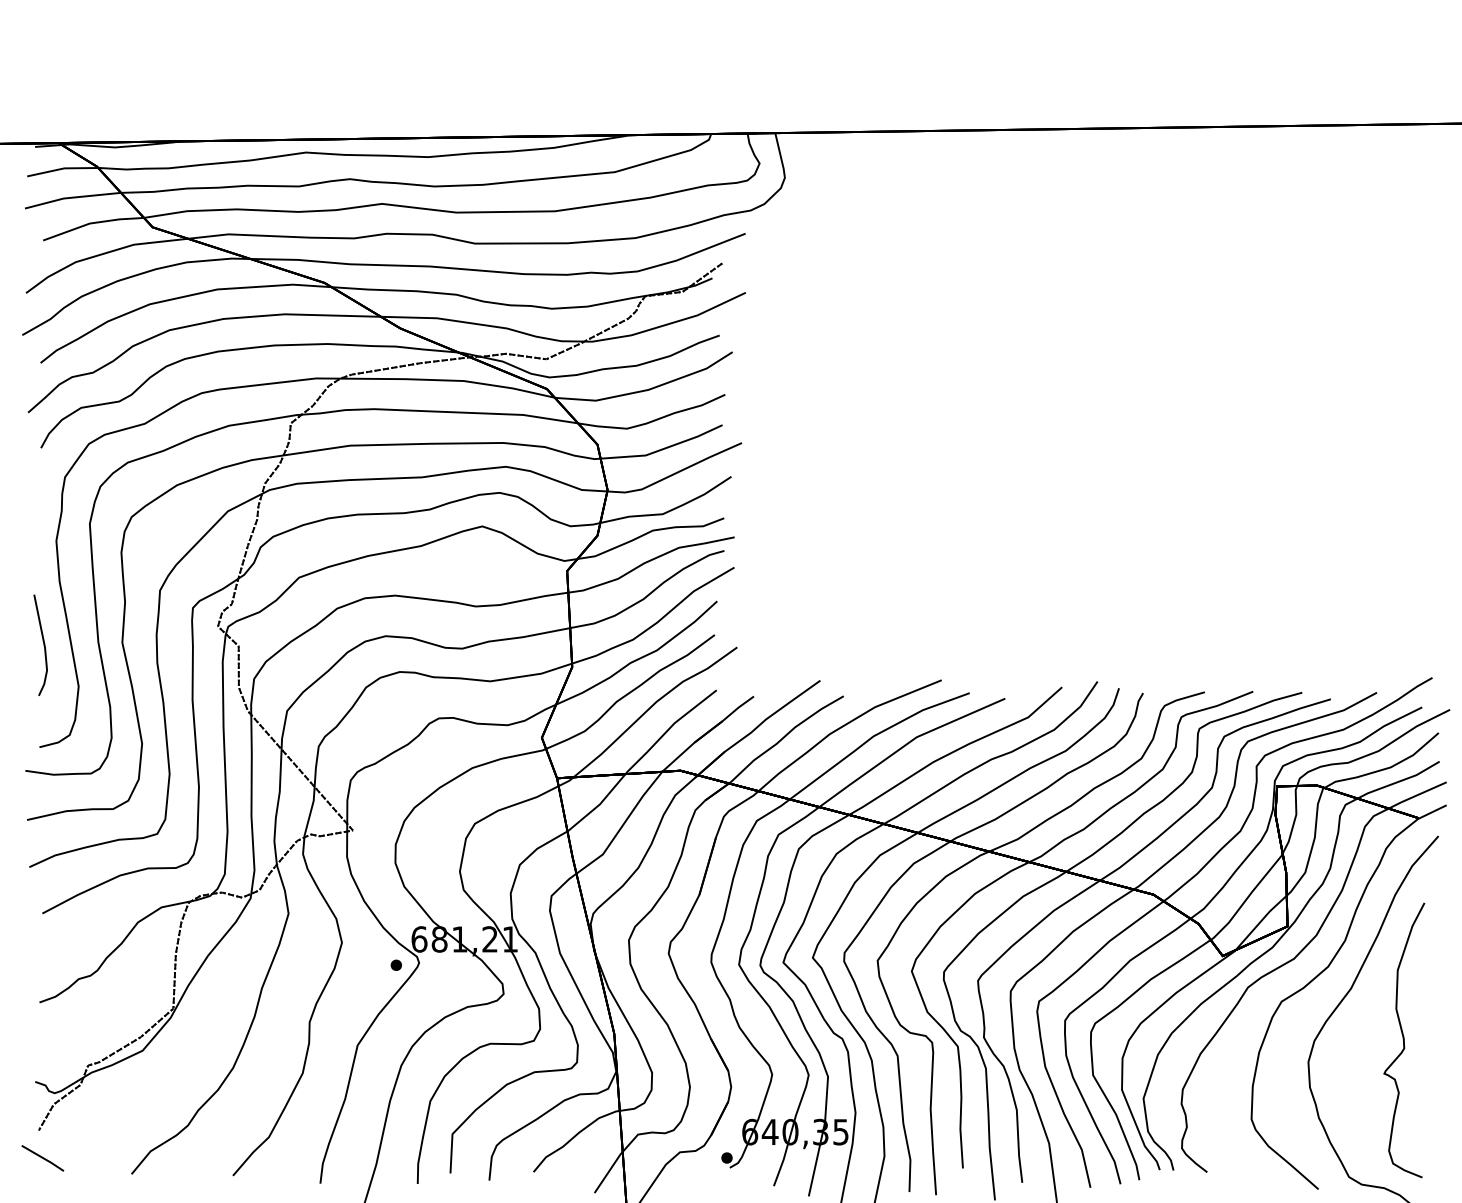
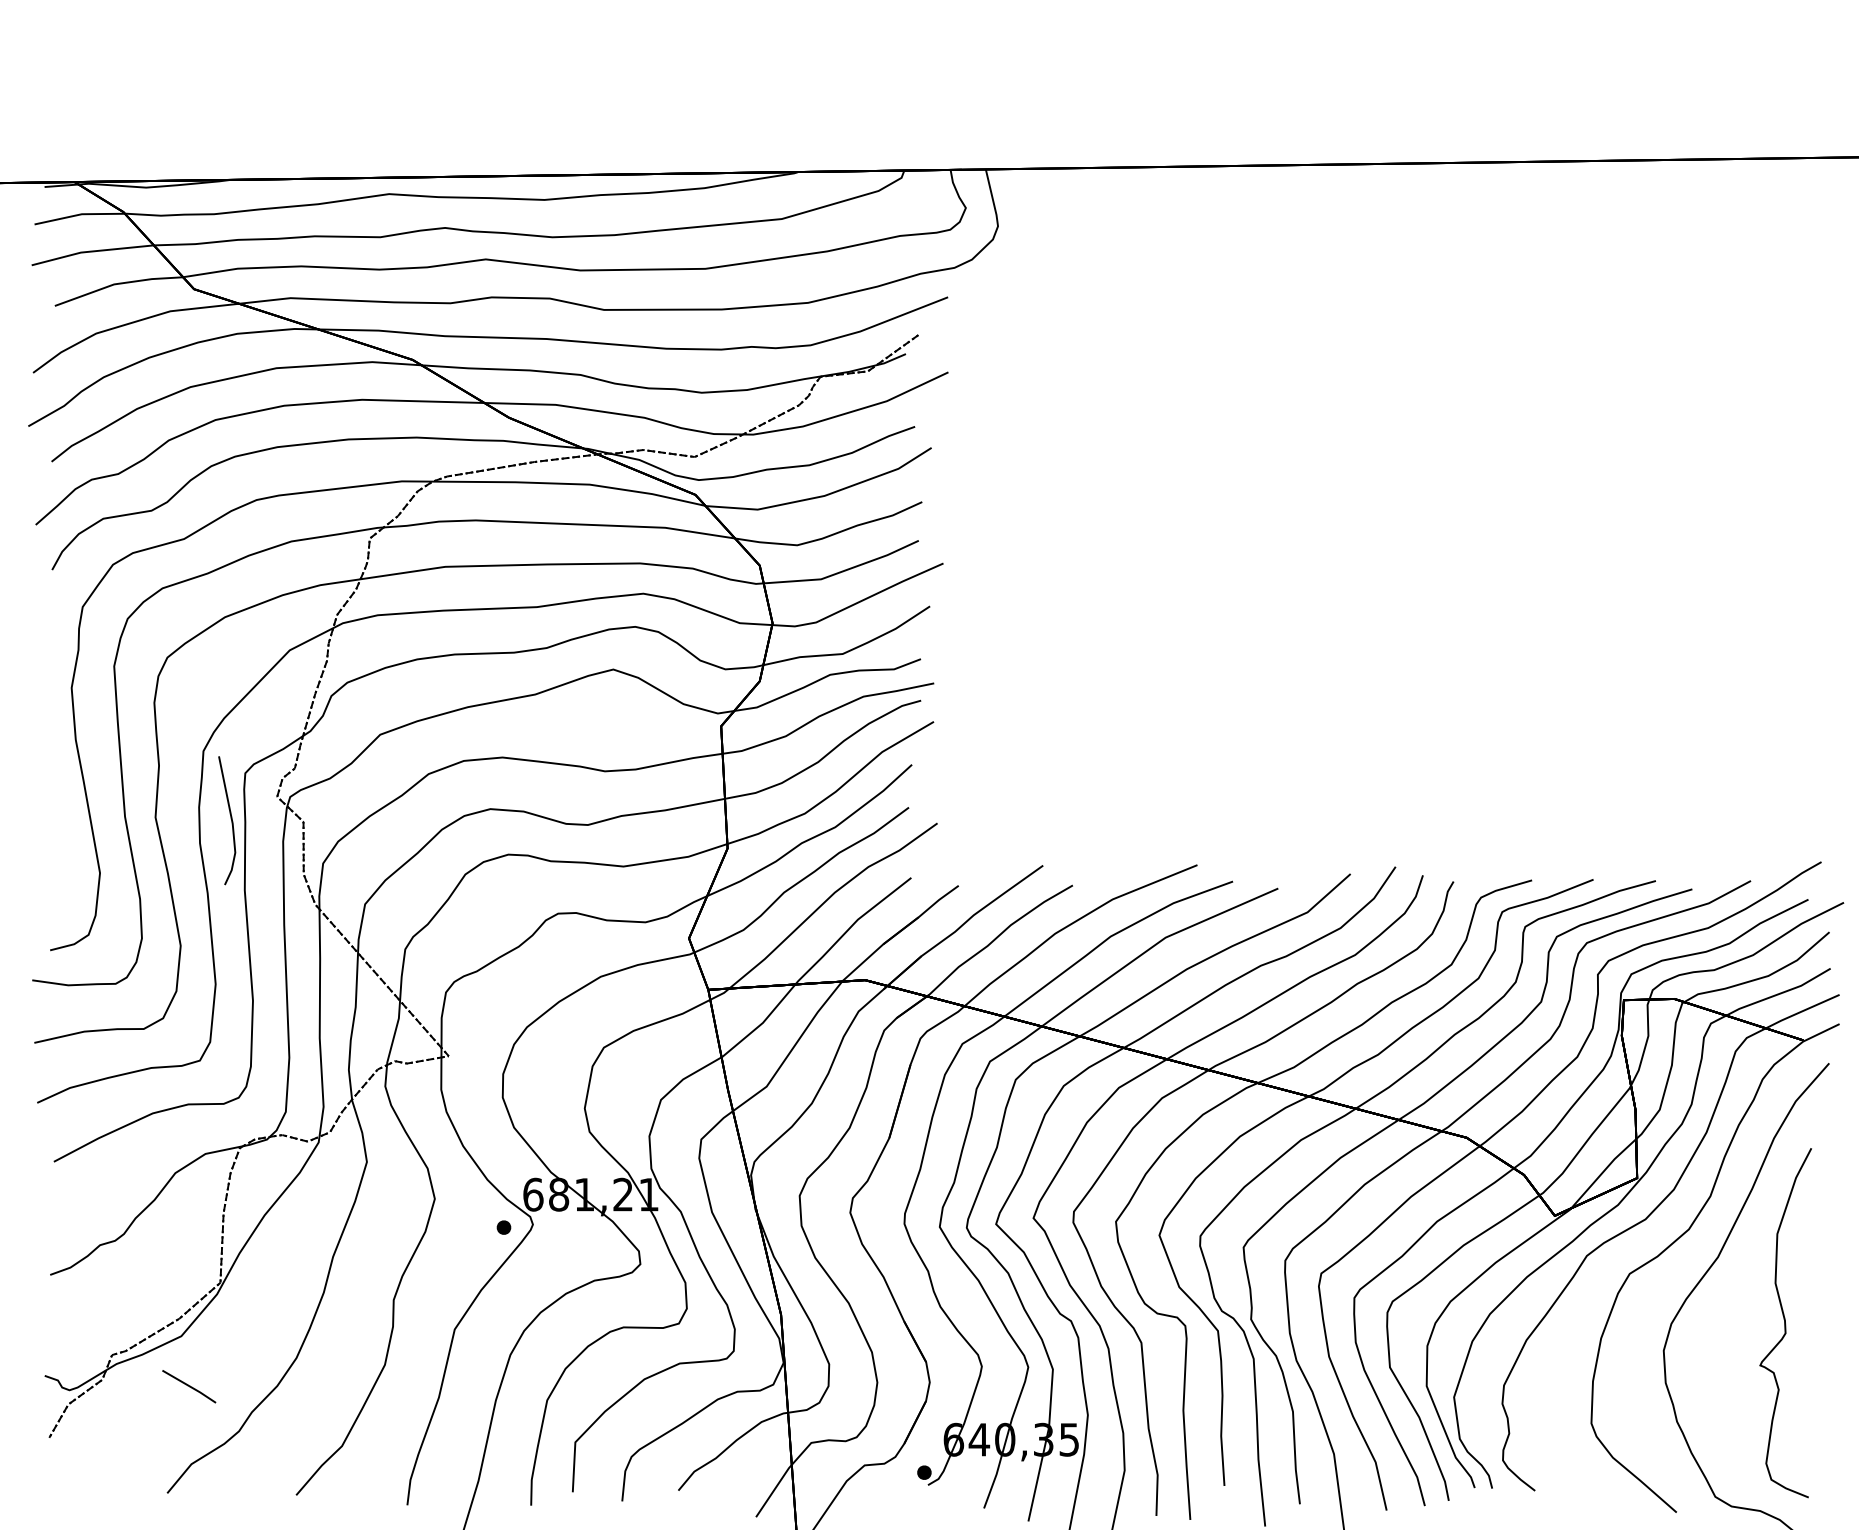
line: (43, 644) -> (230, 819), moved
line: (42, 1158) -> (188, 1386), moved

